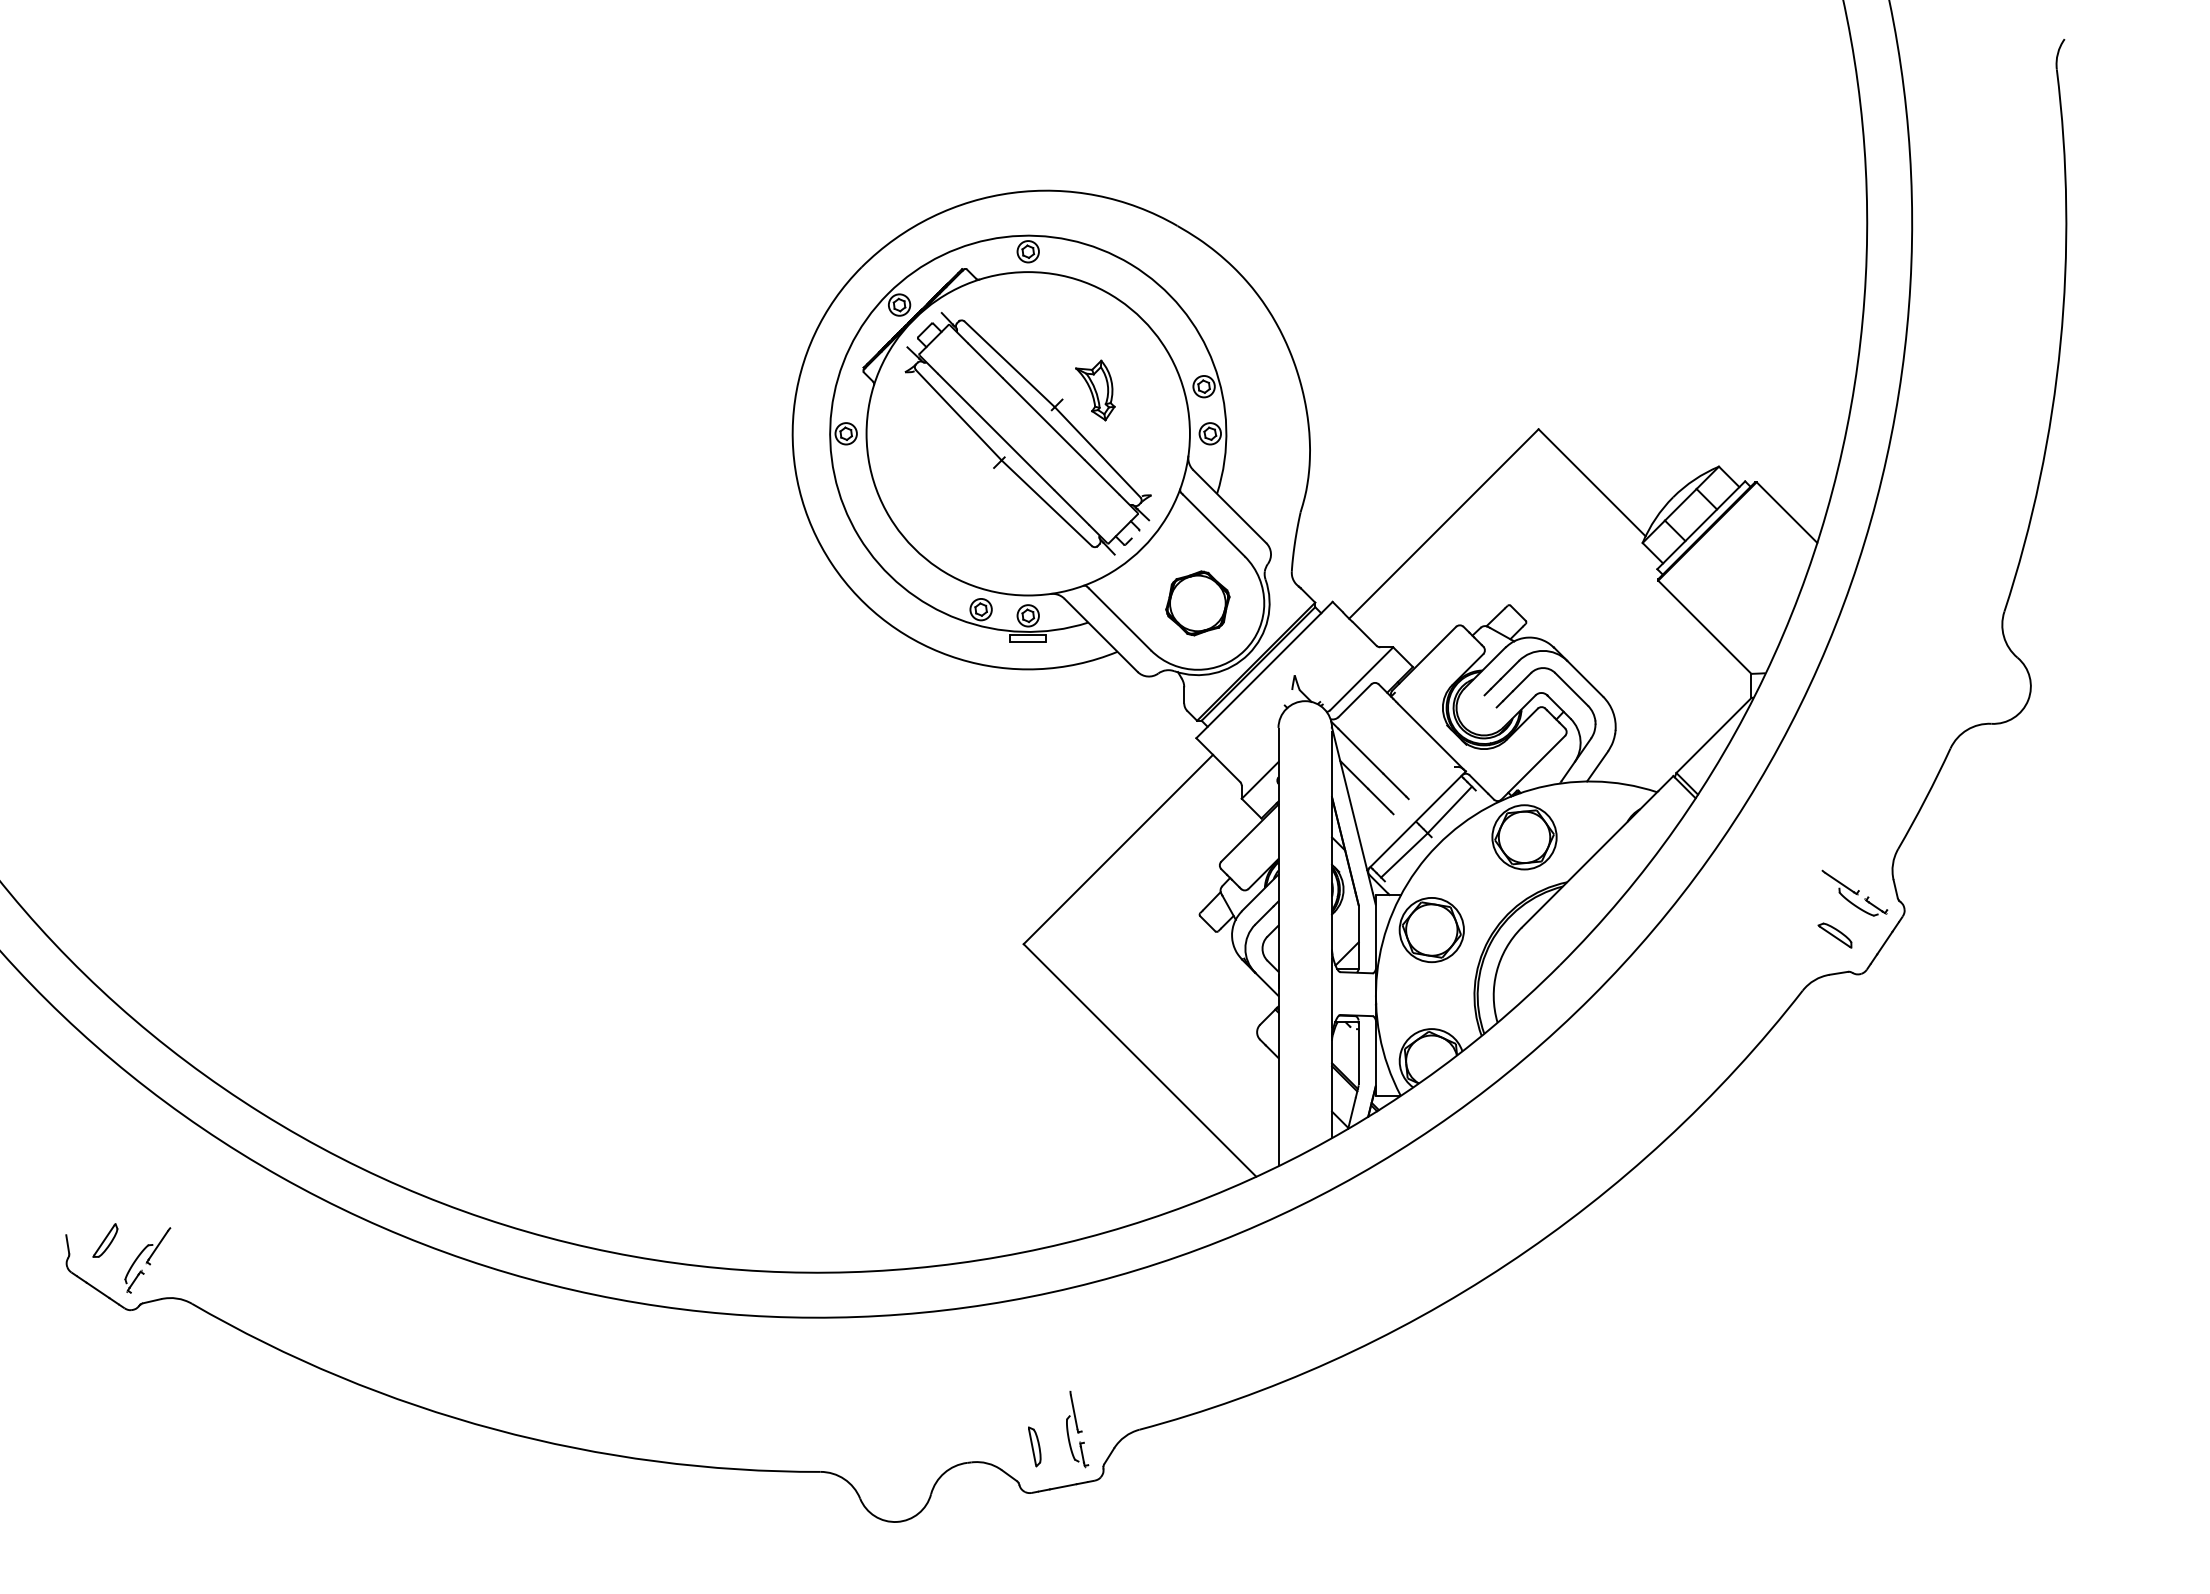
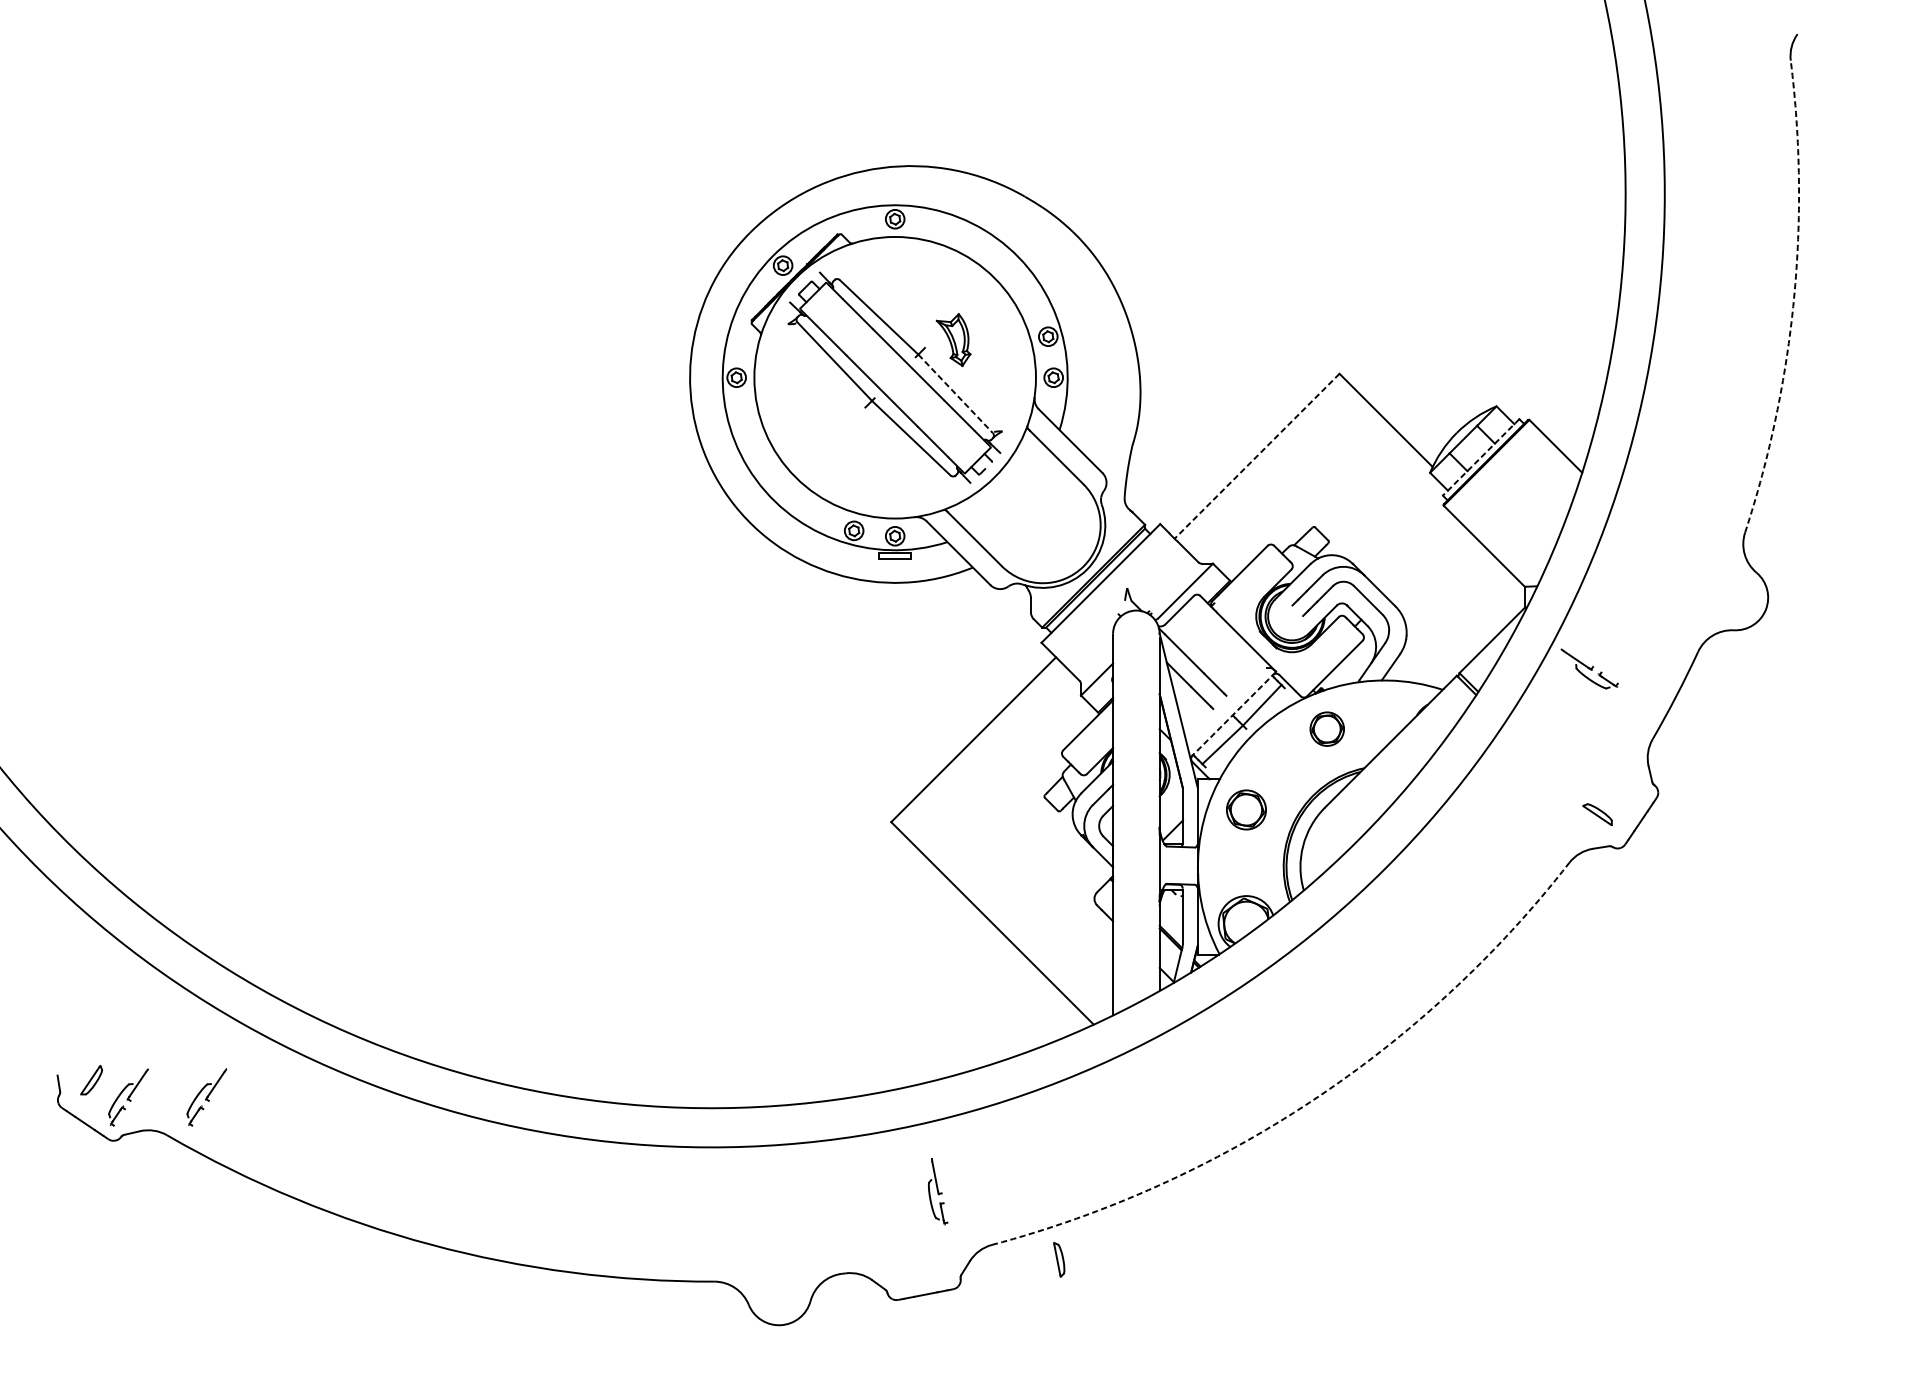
arc: (2060, 343) -> (1793, 299), solid -> dashed
line: (1098, 452) -> (956, 394), solid -> dashed
line: (1443, 524) -> (1256, 456), solid -> dashed
line: (1700, 525) -> (1480, 457), solid -> dashed
part: (1197, 603) -> (1042, 525), removed
line: (1416, 820) -> (1233, 714), solid -> dashed
part: (1524, 837) -> (1327, 729), size x0.6
part: (1854, 892) -> (1589, 668), moved
part: (1431, 930) -> (1246, 810), size x0.7
part: (237, 1260) -> (206, 1097), added
arc: (1506, 1264) -> (1311, 1101), solid -> dashed
part: (1077, 1429) -> (938, 1191), moved
part: (1034, 1446) -> (1059, 1259), moved

